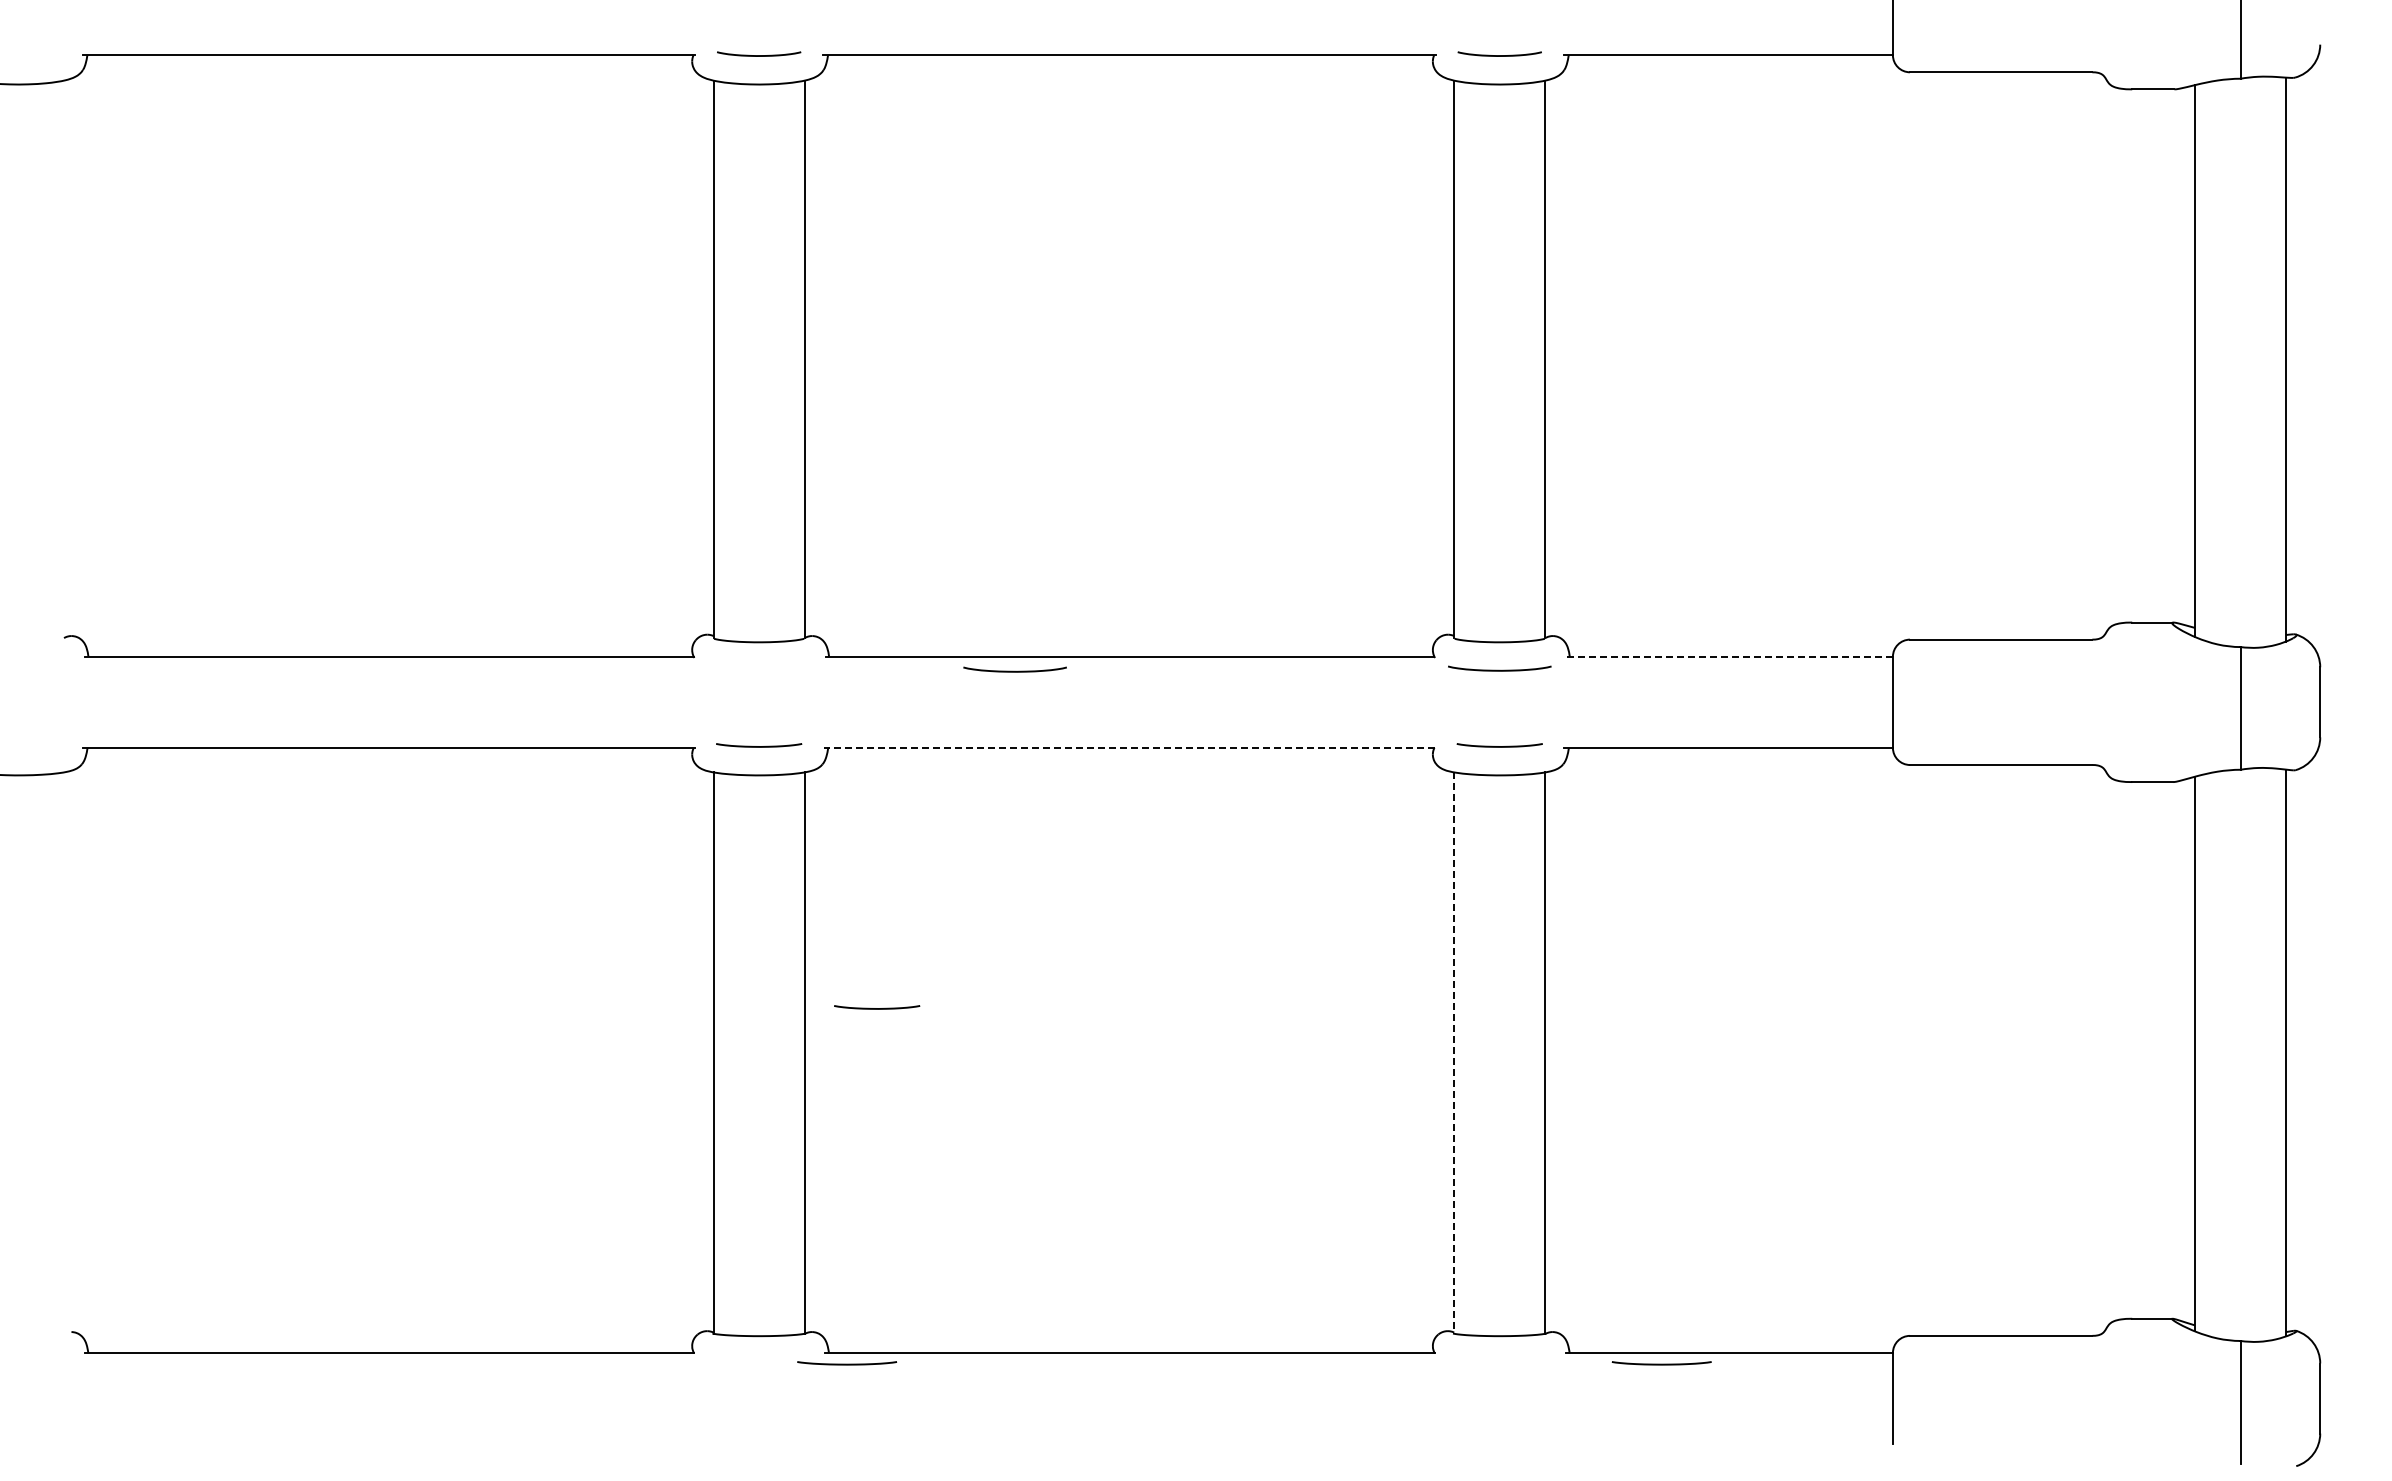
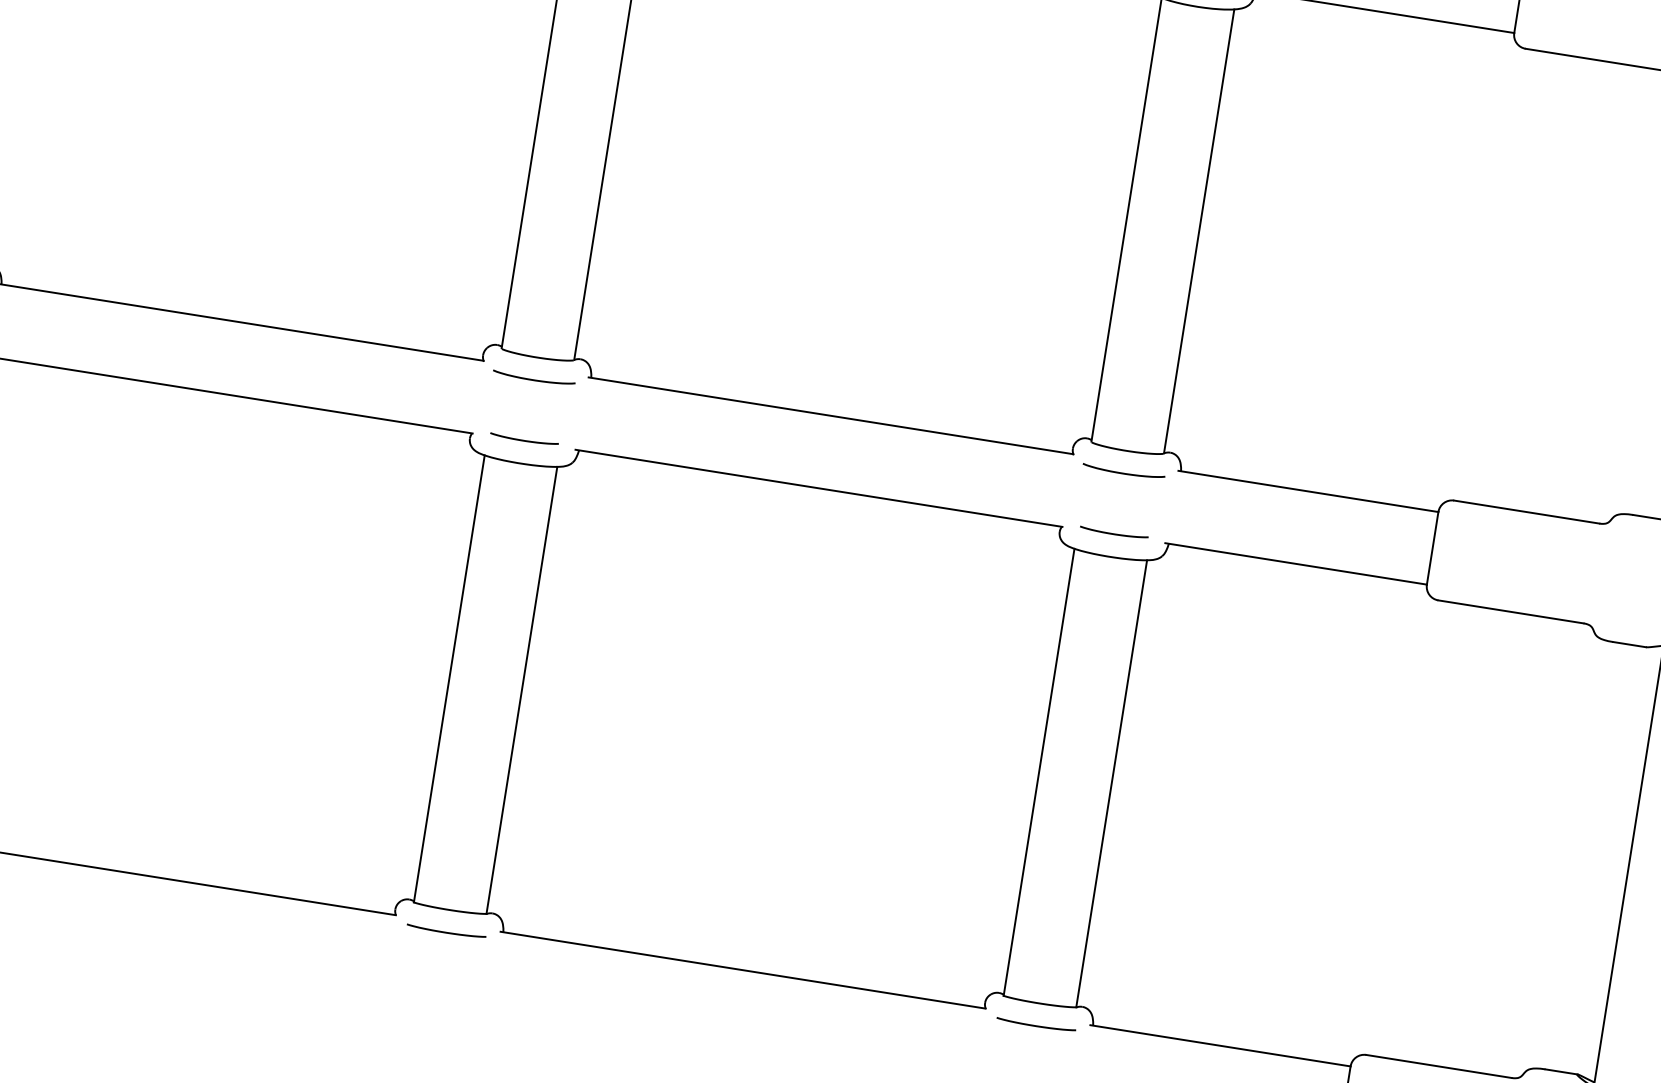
line: (1729, 656) -> (1308, 491), dashed -> solid
curve: (1014, 670) -> (533, 379), moved
line: (1129, 747) -> (819, 488), dashed -> solid
curve: (877, 1008) -> (585, 664), removed
line: (1454, 1053) -> (1039, 772), dashed -> solid
curve: (846, 1363) -> (445, 931), moved
curve: (1661, 1363) -> (1035, 1025), moved

